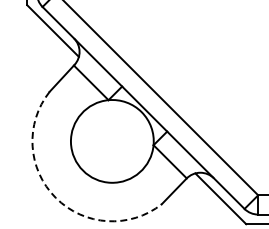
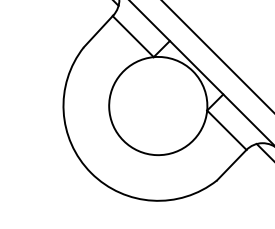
arc: (55, 197) -> (90, 172), dashed -> solid

